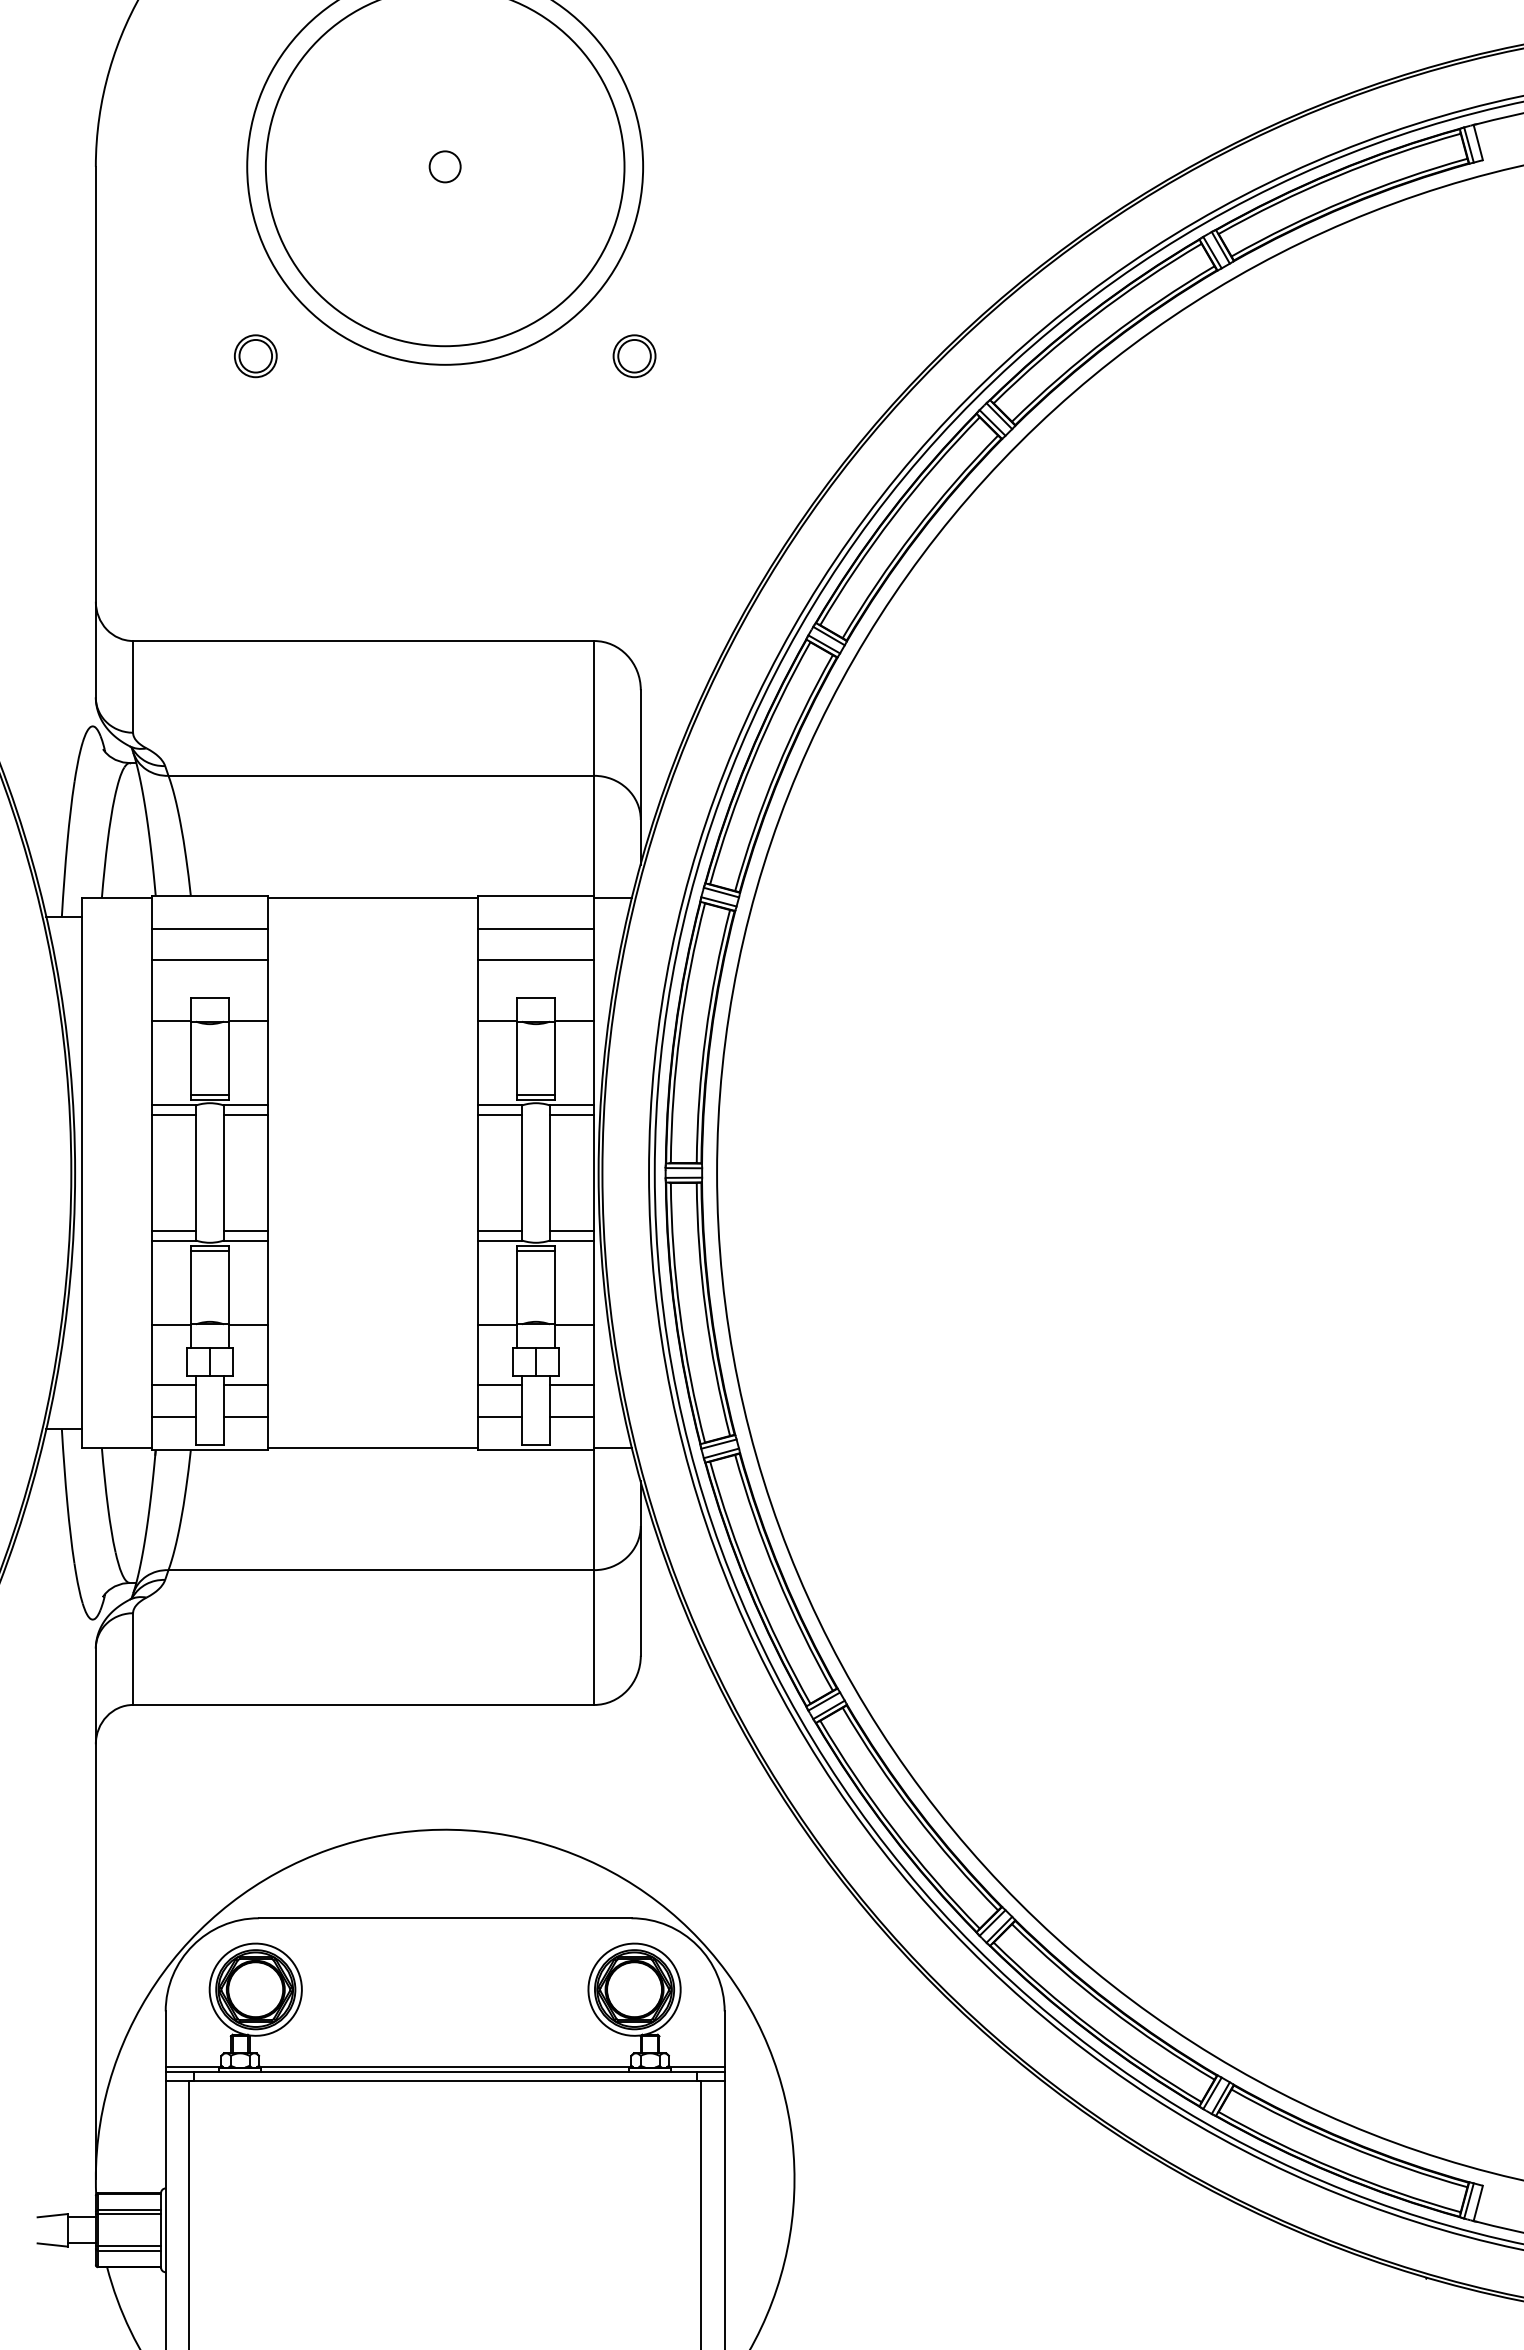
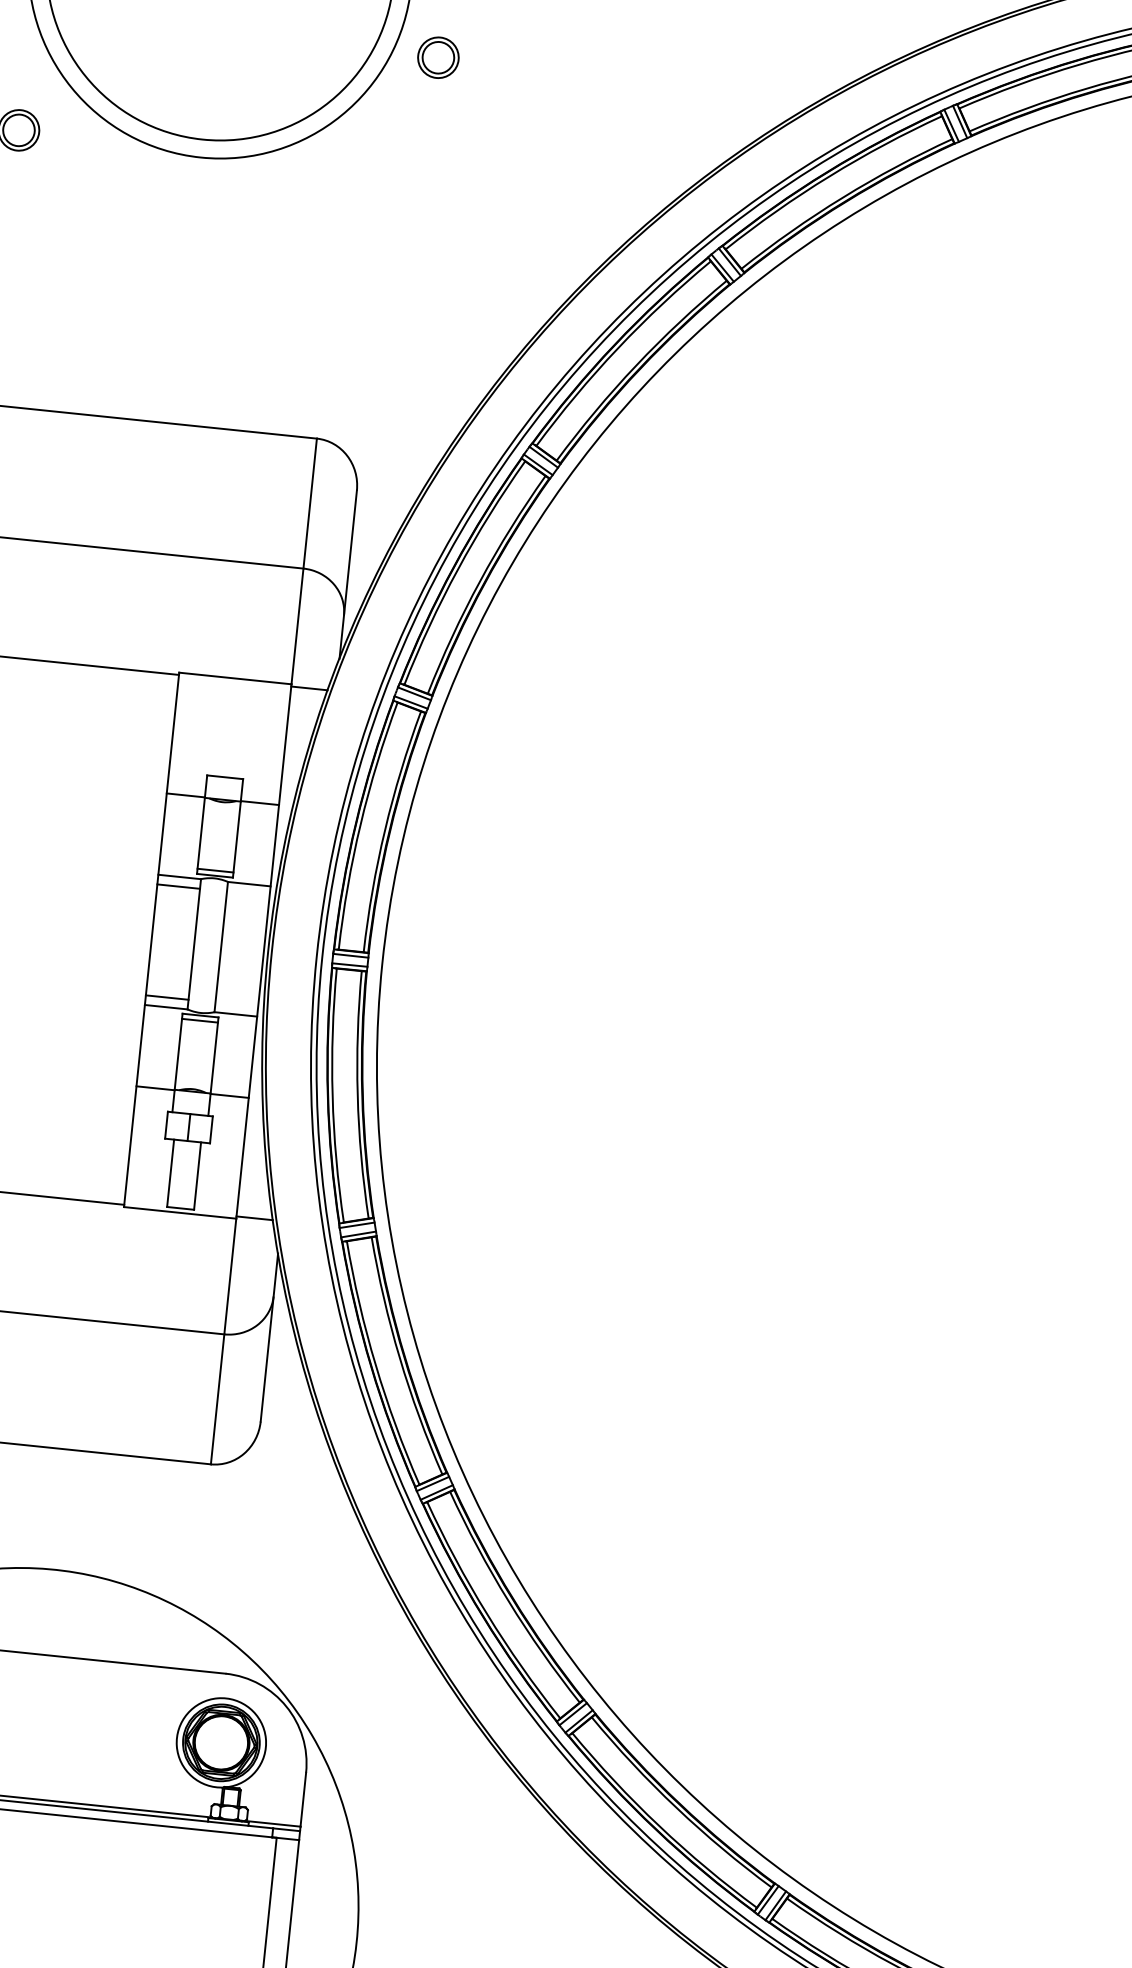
part: (634, 356) -> (438, 57), moved
line: (535, 928) -> (231, 709), removed
line: (535, 960) -> (228, 740), removed
line: (571, 1115) -> (247, 893), removed
line: (571, 1230) -> (236, 1004), removed
line: (499, 1385) -> (151, 1146), removed
line: (571, 1385) -> (220, 1154), removed
line: (499, 1417) -> (148, 1177), removed
line: (571, 1417) -> (217, 1184), removed

